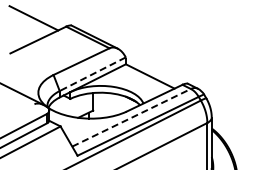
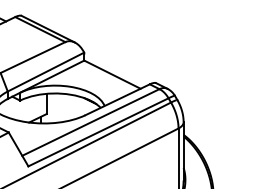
line: (92, 74) -> (45, 72), dashed -> solid
line: (131, 117) -> (90, 122), dashed -> solid

